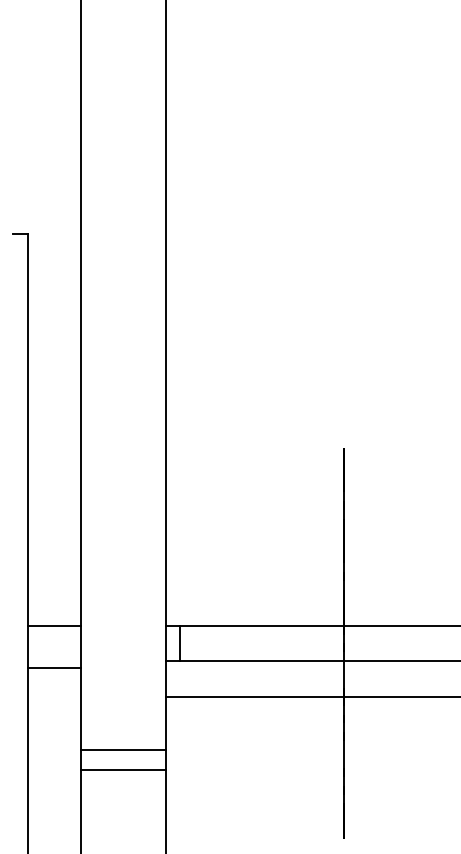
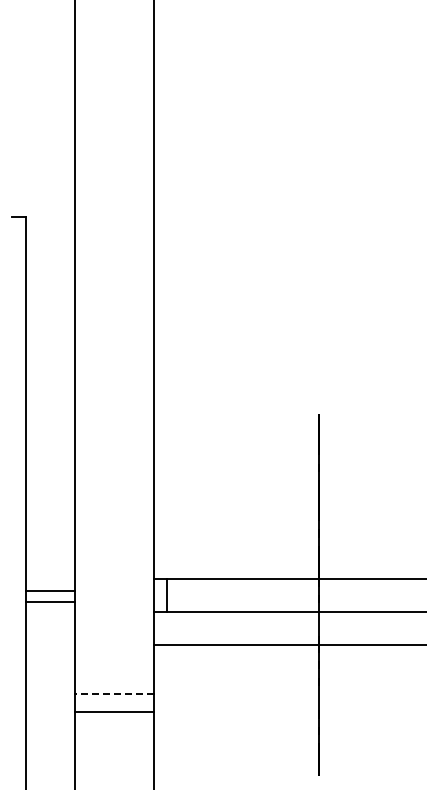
line: (54, 625) -> (50, 601), moved
line: (54, 668) -> (50, 591), moved
line: (123, 749) -> (114, 693), solid -> dashed

